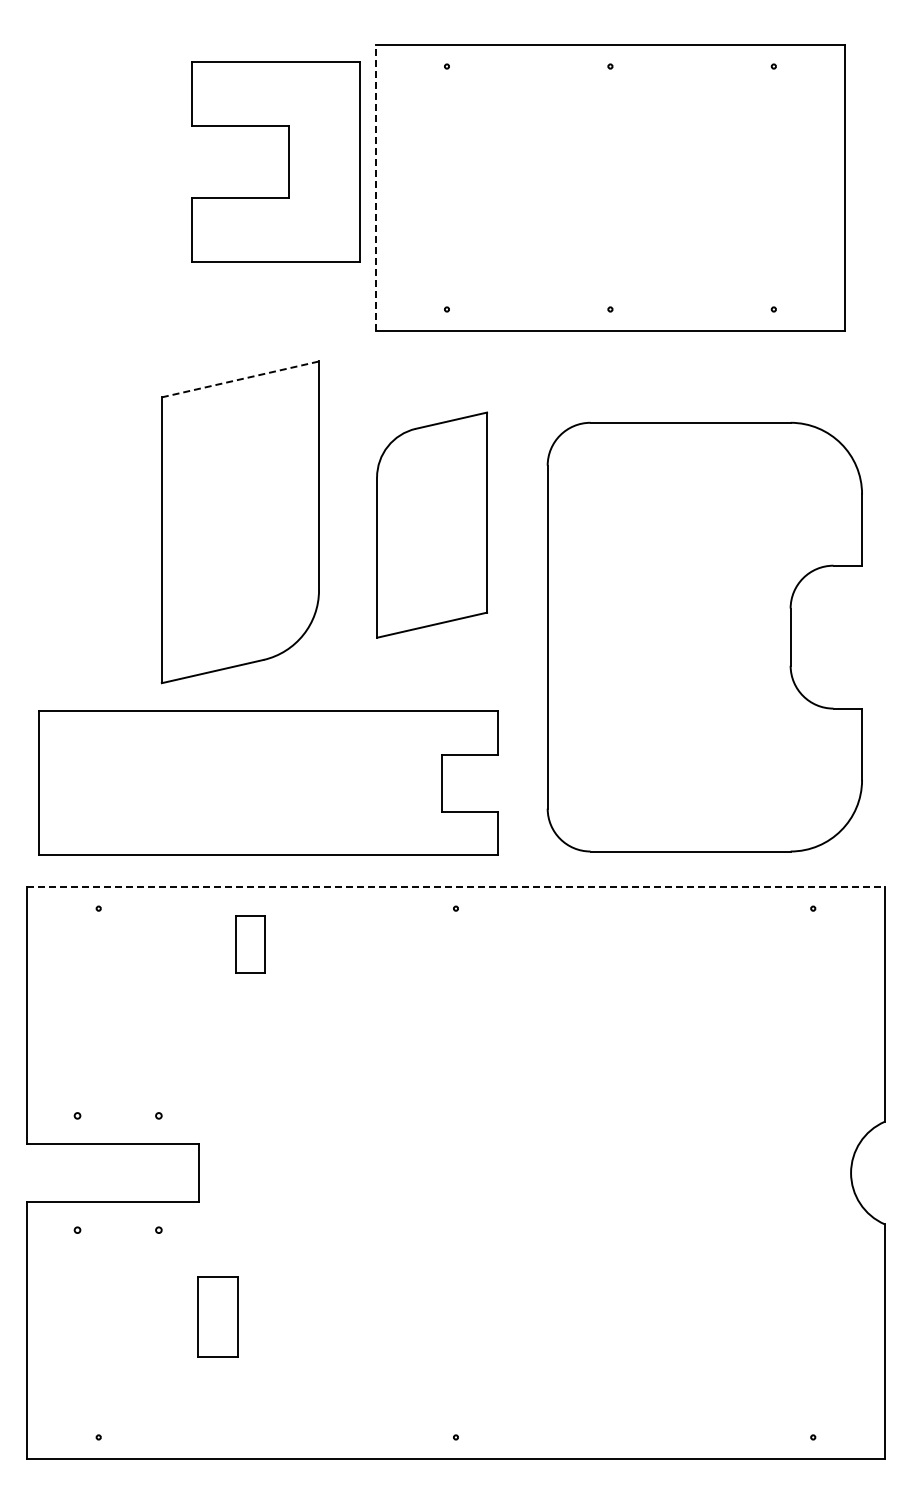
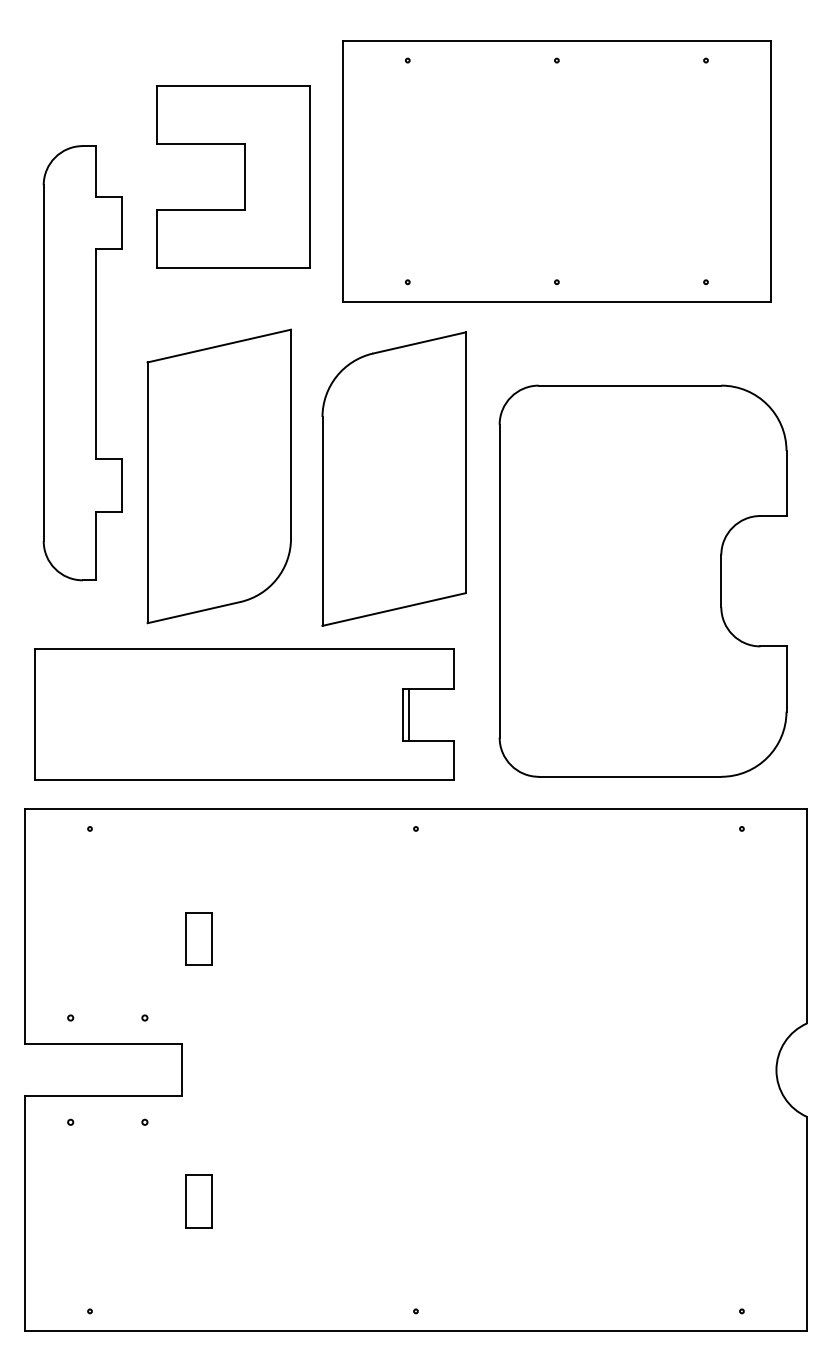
part: (288, 161) -> (244, 176), moved
line: (375, 188) -> (342, 171), dashed -> solid
line: (240, 379) -> (219, 346), dashed -> solid
part: (90, 398) -> (82, 363), added
part: (431, 524) -> (393, 478), size x1.43
line: (448, 782) -> (409, 713), added
line: (456, 887) -> (416, 809), dashed -> solid
part: (250, 944) -> (199, 939), moved
part: (218, 1316) -> (199, 1201), size x0.71

